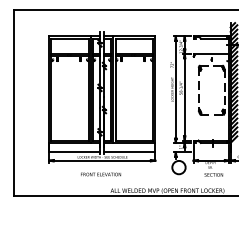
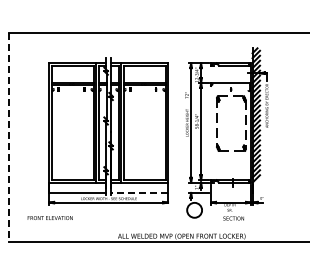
line: (13, 102) -> (9, 137), solid -> dashed
line: (129, 151) -> (139, 192), solid -> dashed
text: (100, 174) -> (49, 217), moved

